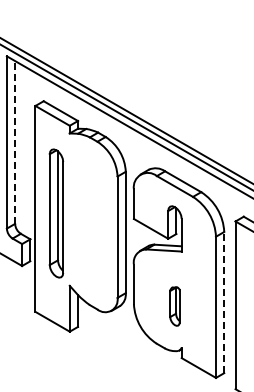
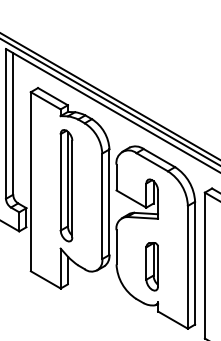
line: (15, 141) -> (13, 123), dashed -> solid
part: (56, 213) -> (66, 185), moved
line: (224, 302) -> (195, 263), dashed -> solid
part: (174, 306) -> (151, 266), size x1.43

